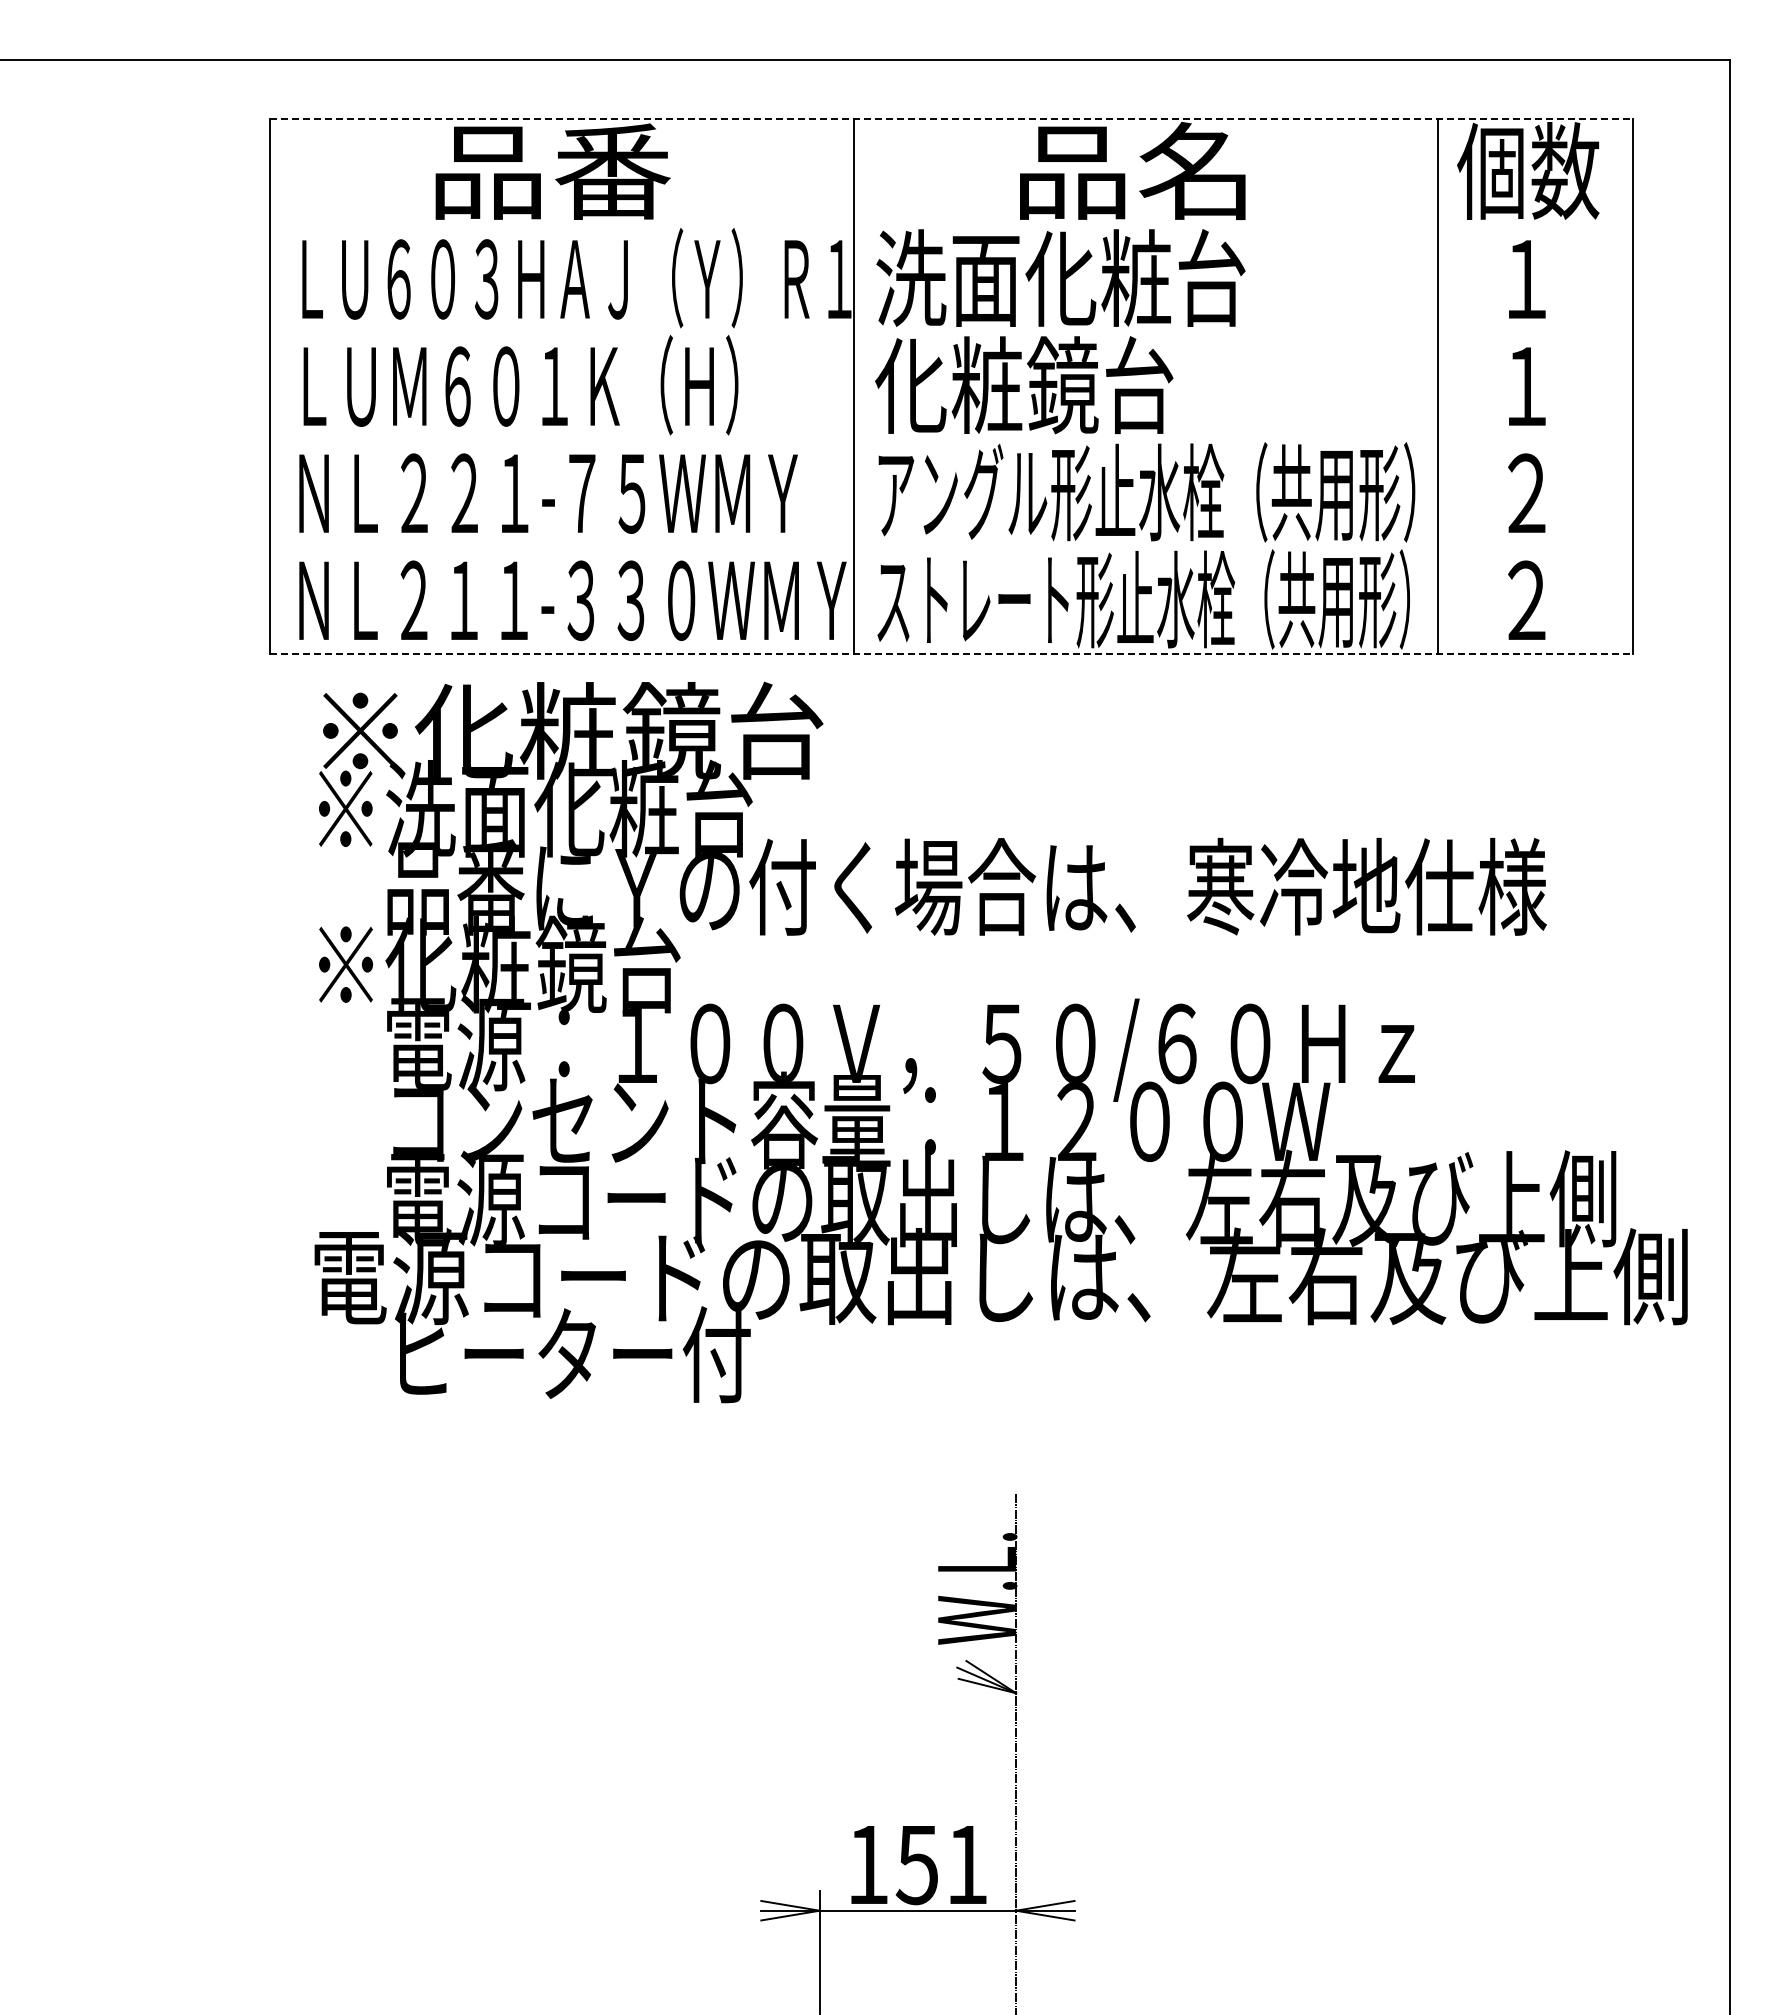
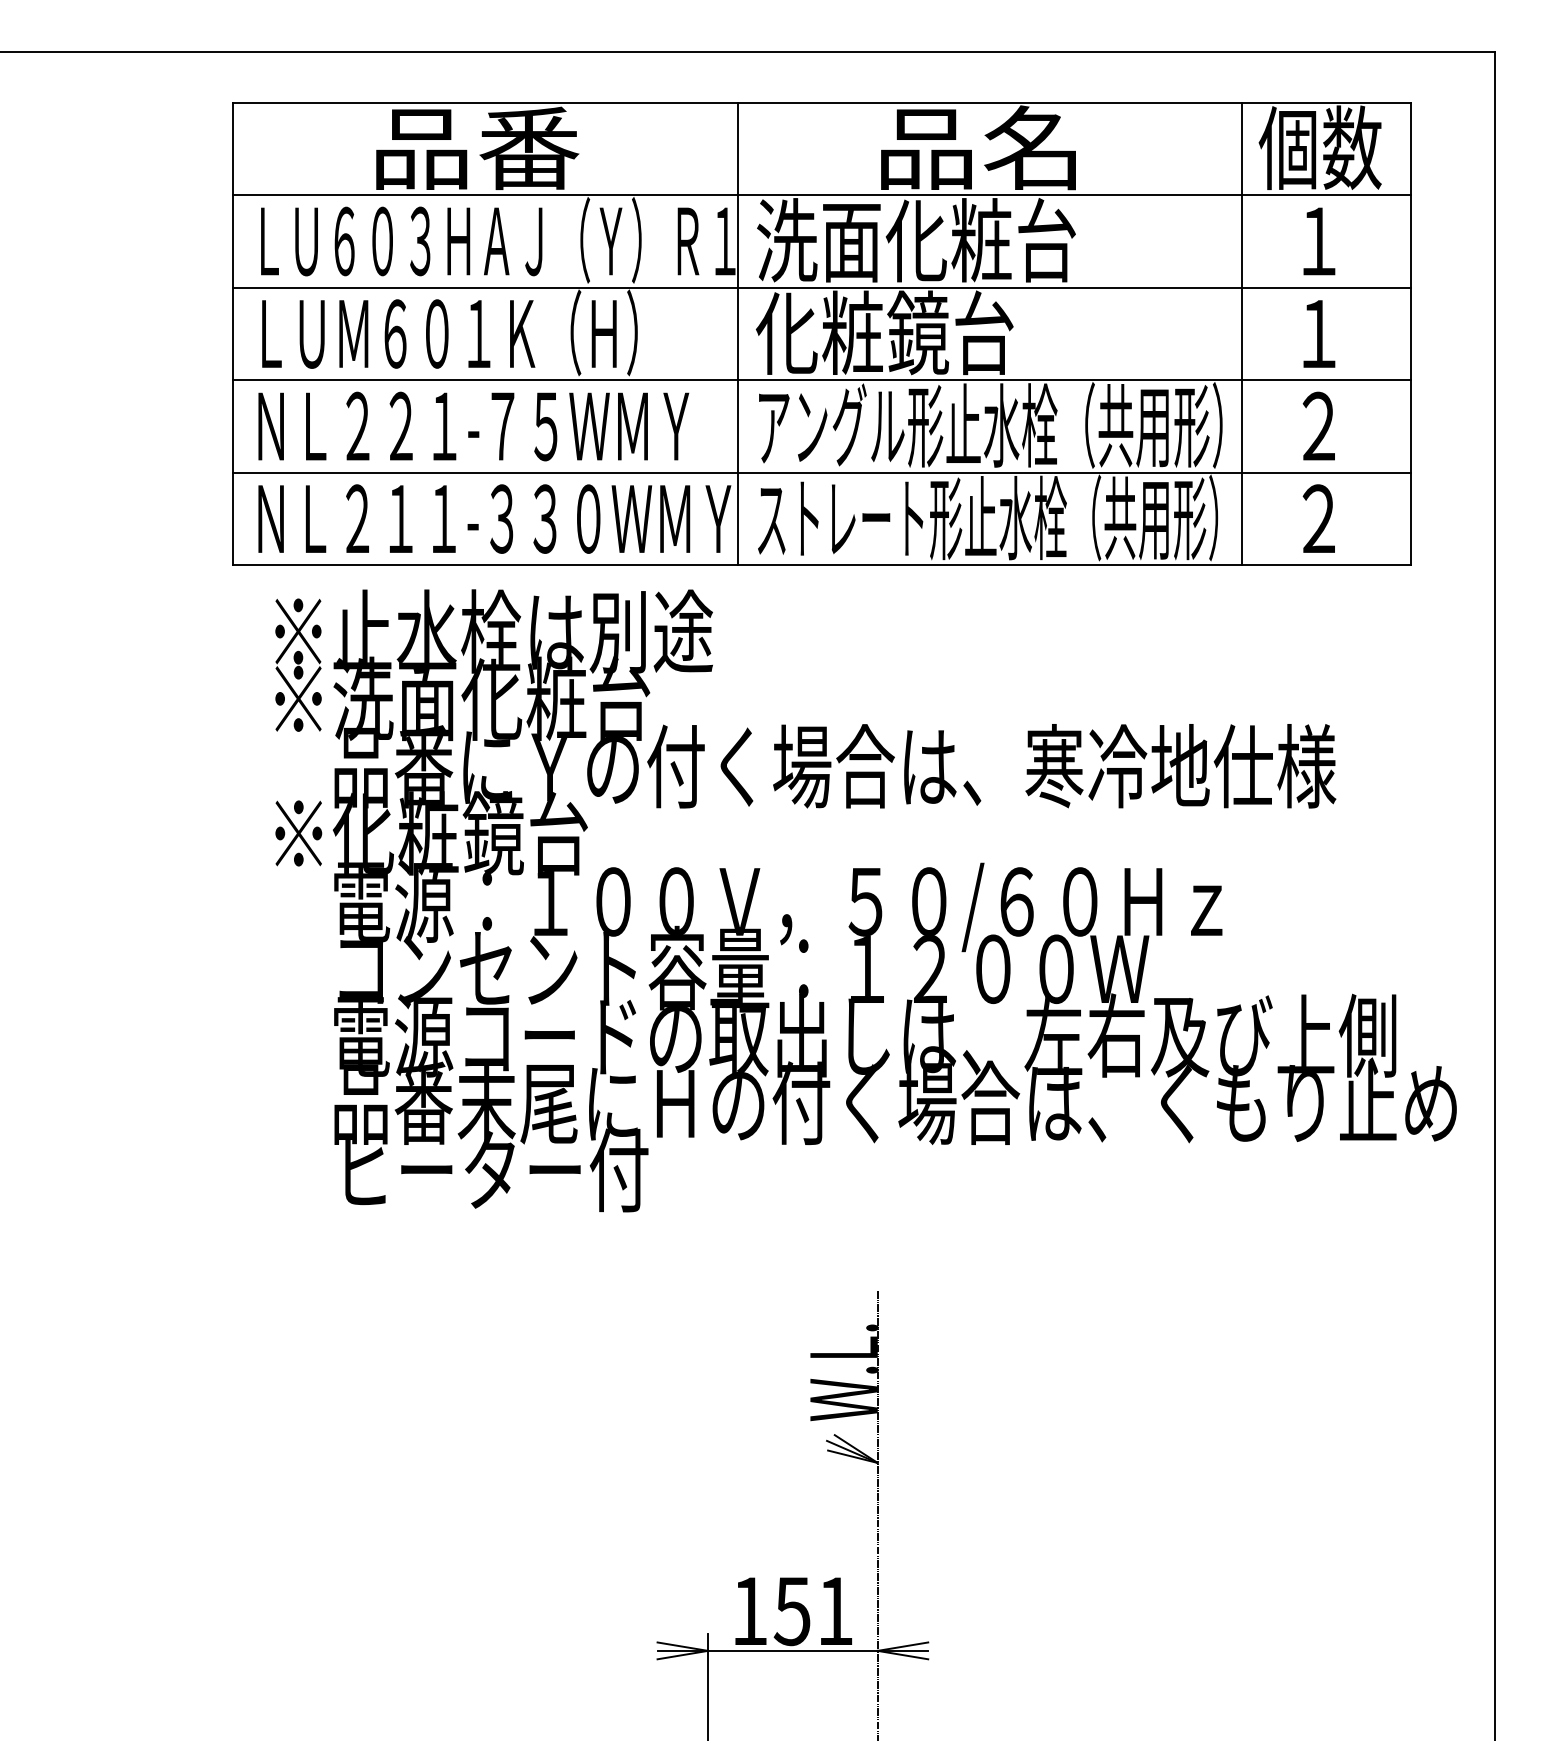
line: (951, 118) -> (821, 102), dashed -> solid
line: (950, 226) -> (821, 195), added
line: (950, 333) -> (821, 288), added
line: (950, 440) -> (821, 380), added
line: (950, 547) -> (821, 473), added
line: (951, 654) -> (821, 565), dashed -> solid
text: (571, 730) -> (493, 631), ※化粧鏡台 -> ※止水栓は別途
text: (1000, 1276) -> (864, 1102), 電源コードの取出しは、左右及び上側 -> 品番末尾にＨの付く場合は、くもり止め

